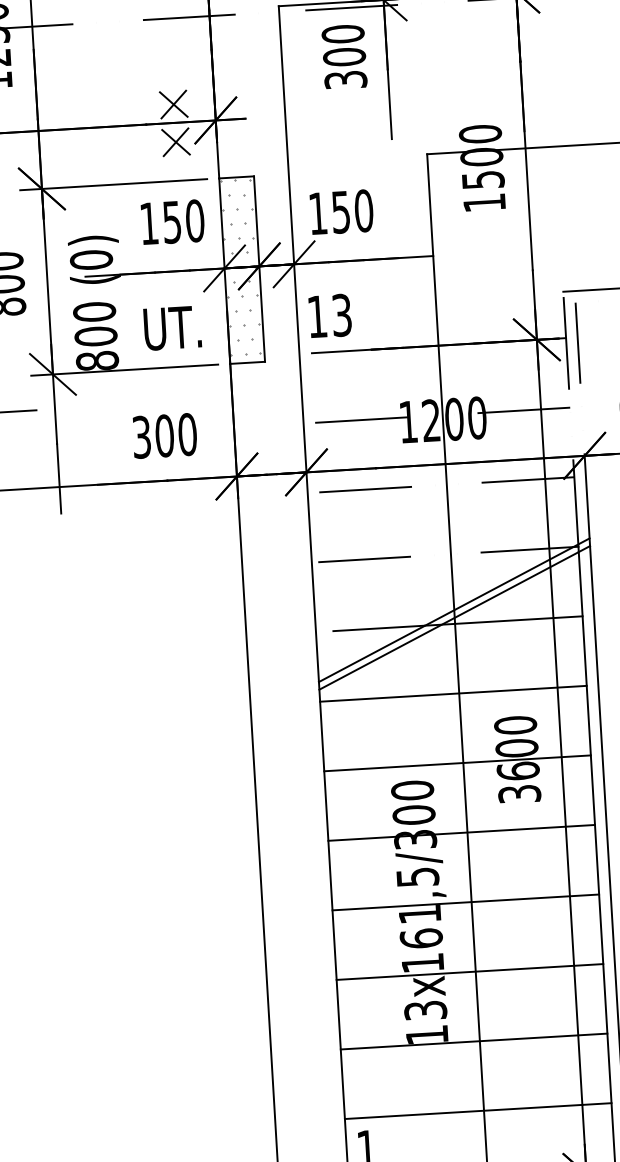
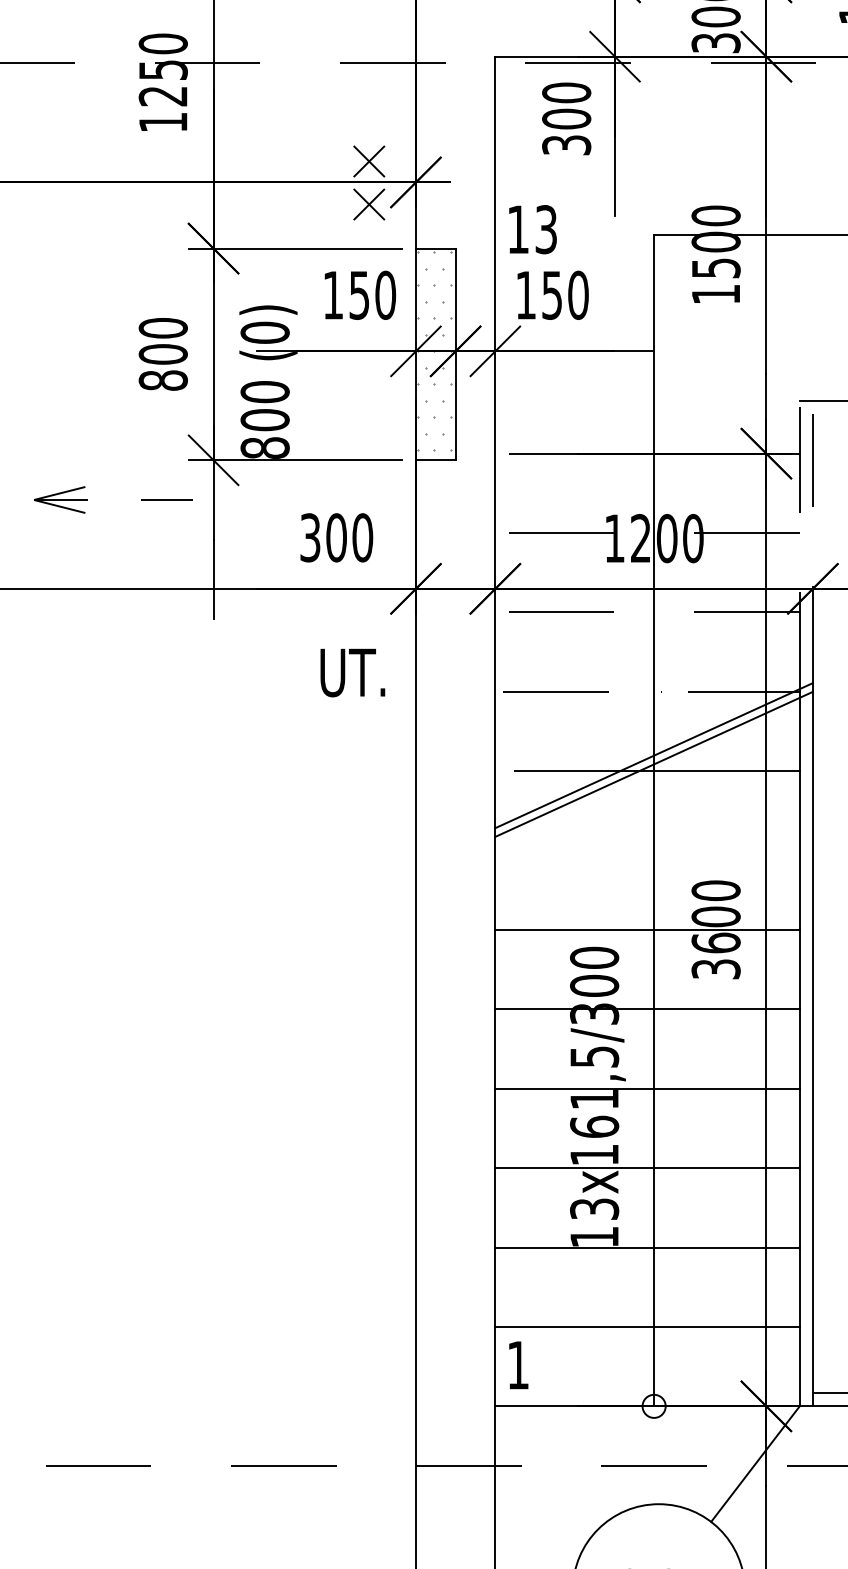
text: (329, 315) -> (532, 229), moved
text: (172, 327) -> (352, 672), moved
line: (453, 693) -> (647, 850), removed

